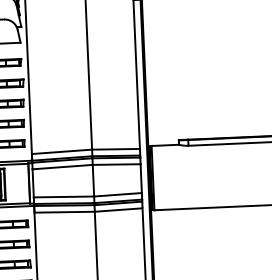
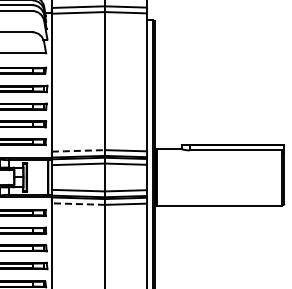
line: (62, 151) -> (78, 150), solid -> dashed
line: (64, 212) -> (78, 204), solid -> dashed

